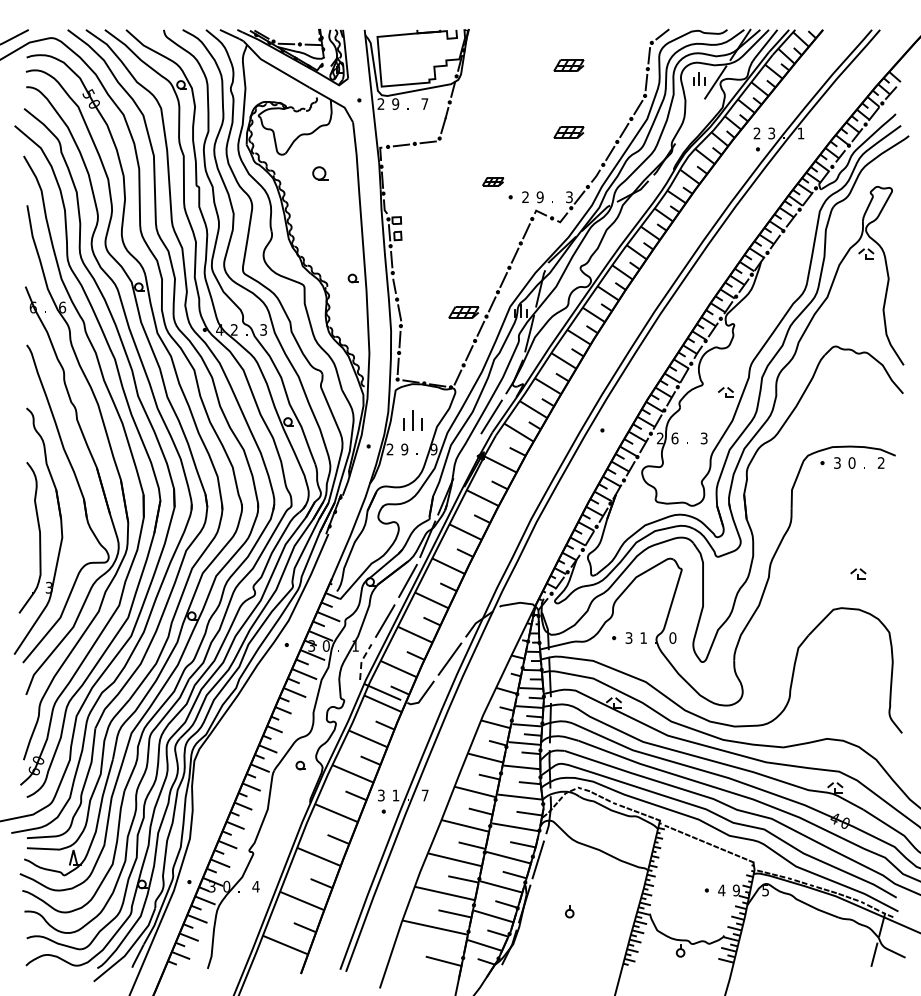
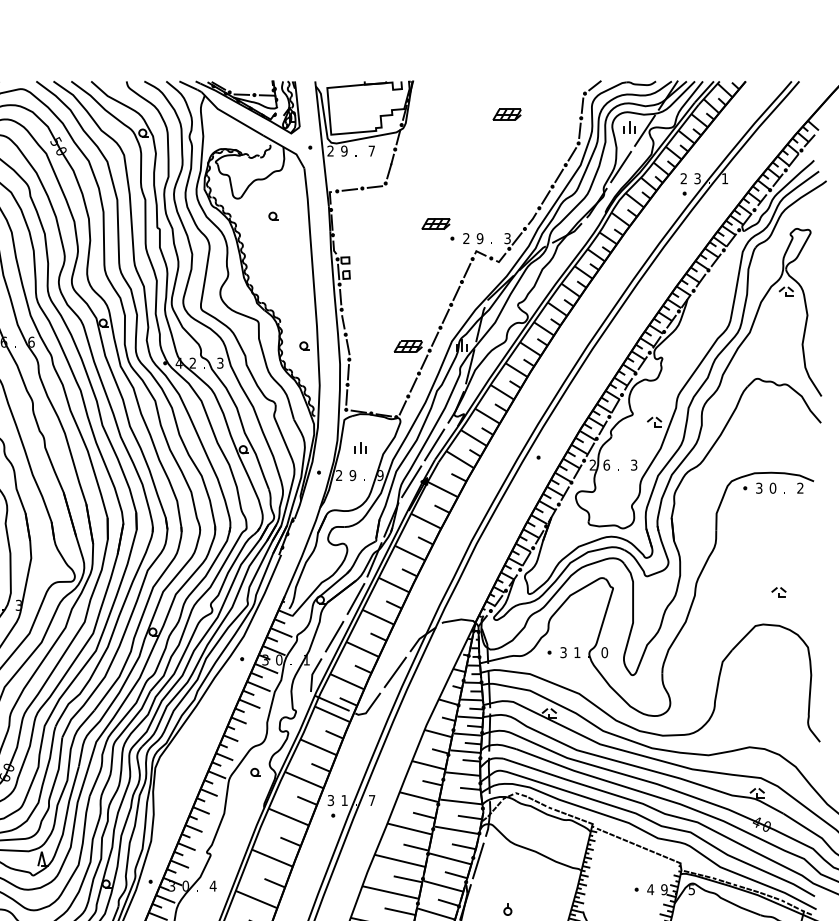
line: (689, 120) -> (620, 166), added
part: (568, 132) -> (506, 177), removed
part: (319, 173) -> (272, 216), size x0.62
part: (492, 181) -> (435, 223), size x1.43
part: (352, 278) -> (303, 345), moved
part: (412, 419) -> (360, 447), size x0.62
line: (467, 455) -> (411, 481), added
line: (361, 661) -> (312, 674), dashed -> solid

